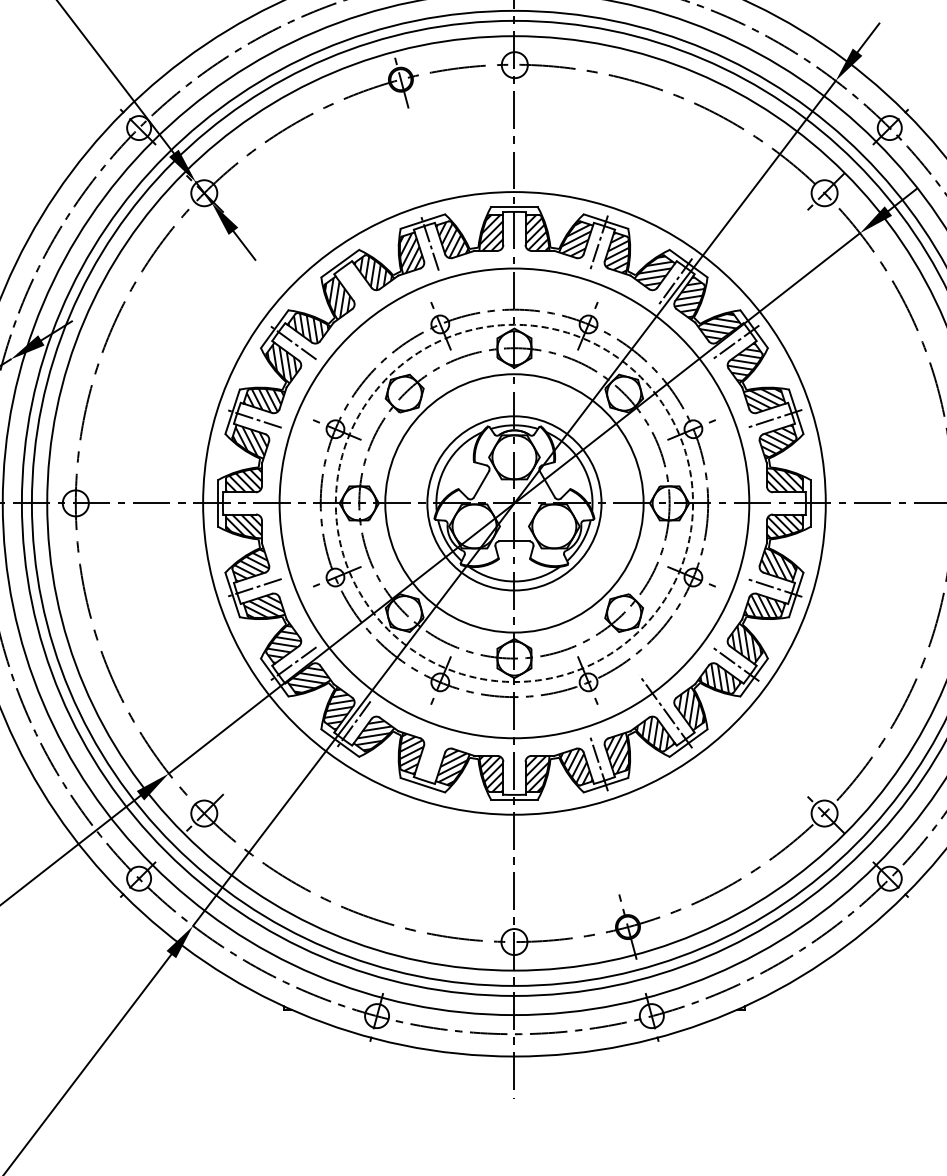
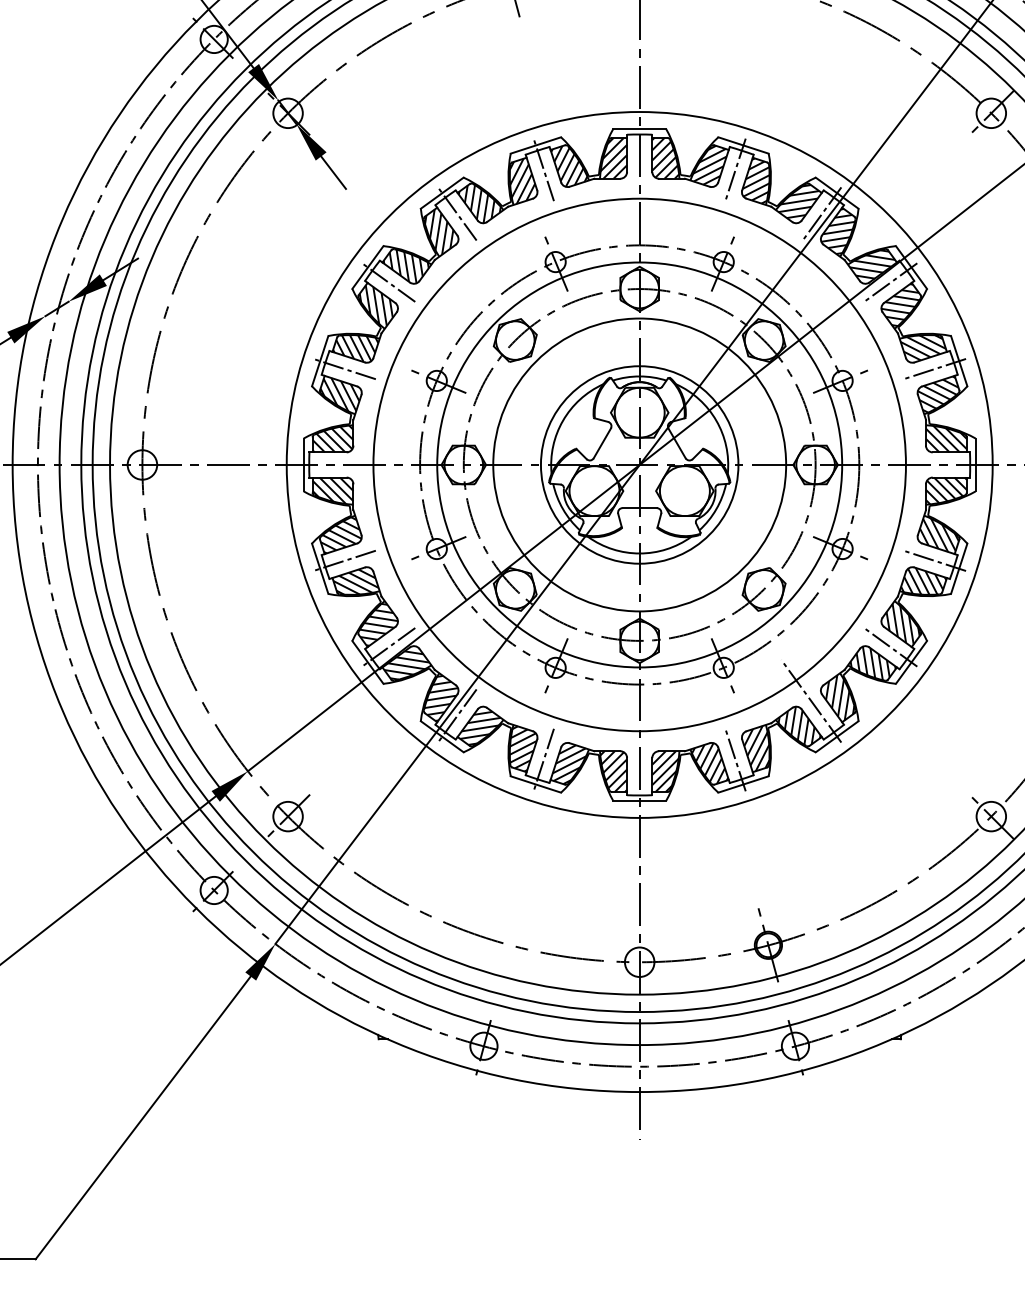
line: (353, 281) -> (457, 213), added
circle: (514, 503) -> (639, 465), dashed -> solid
line: (429, 763) -> (543, 759), added

